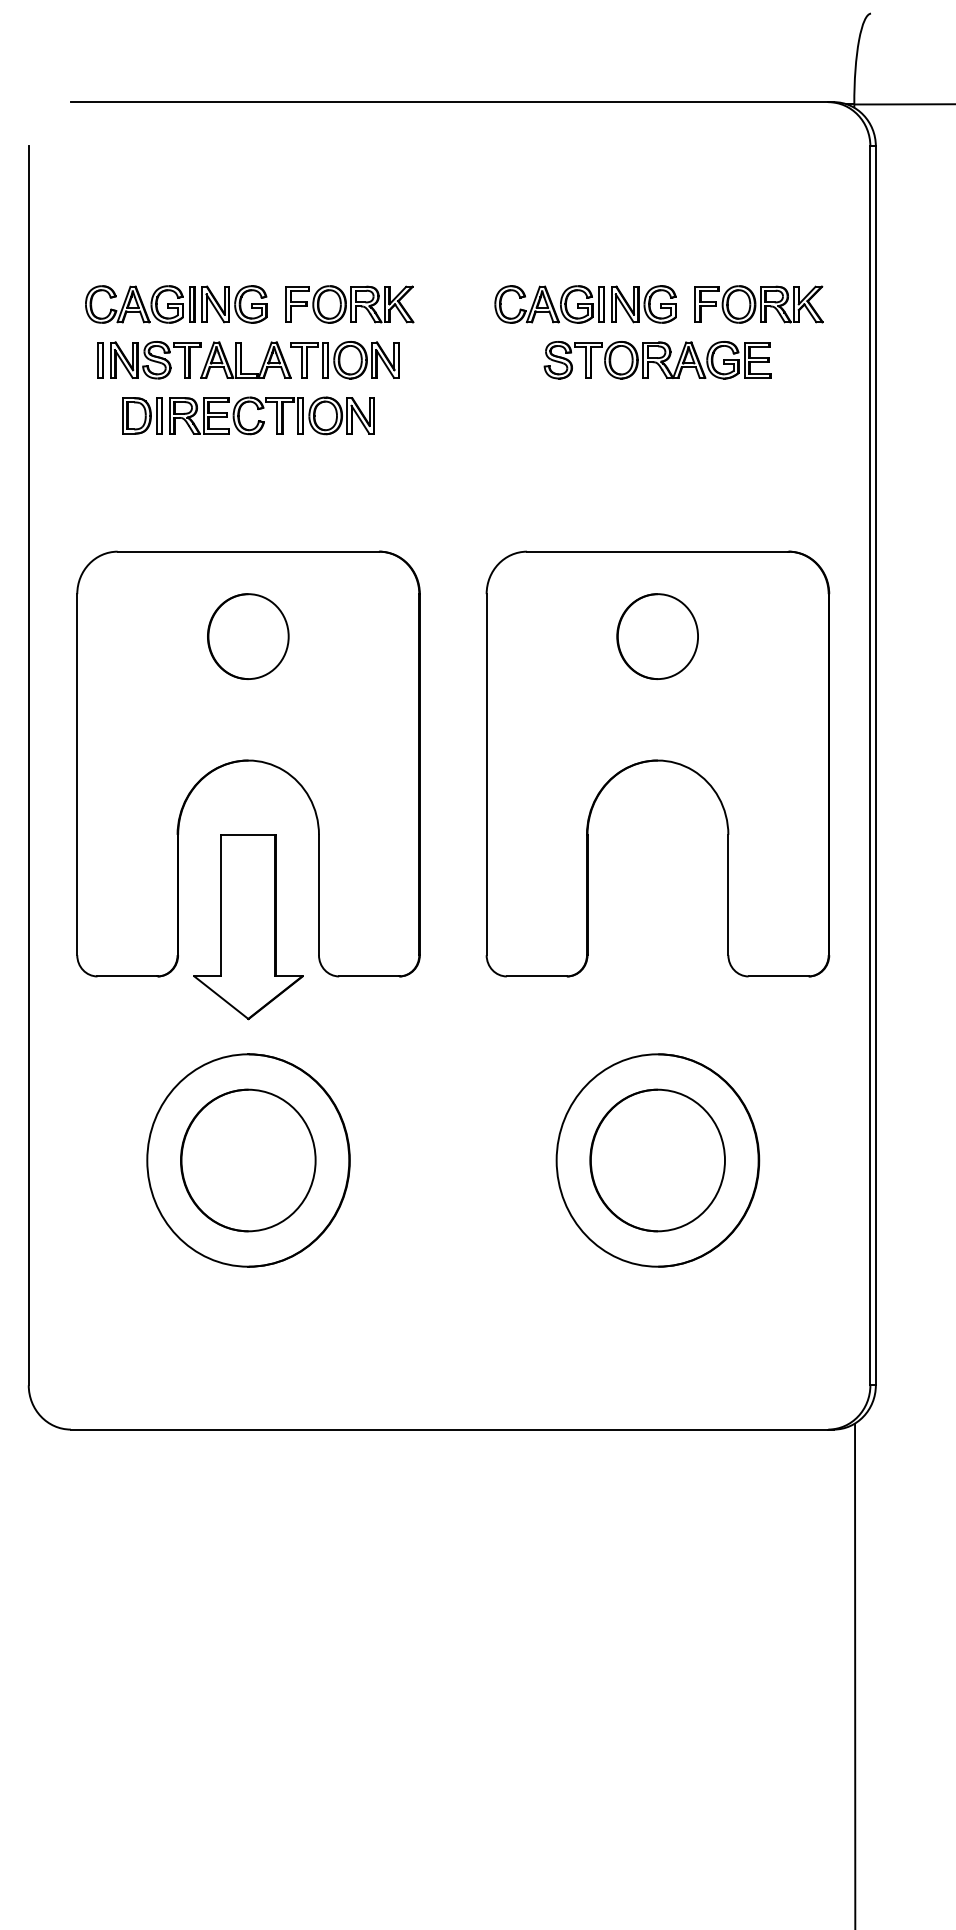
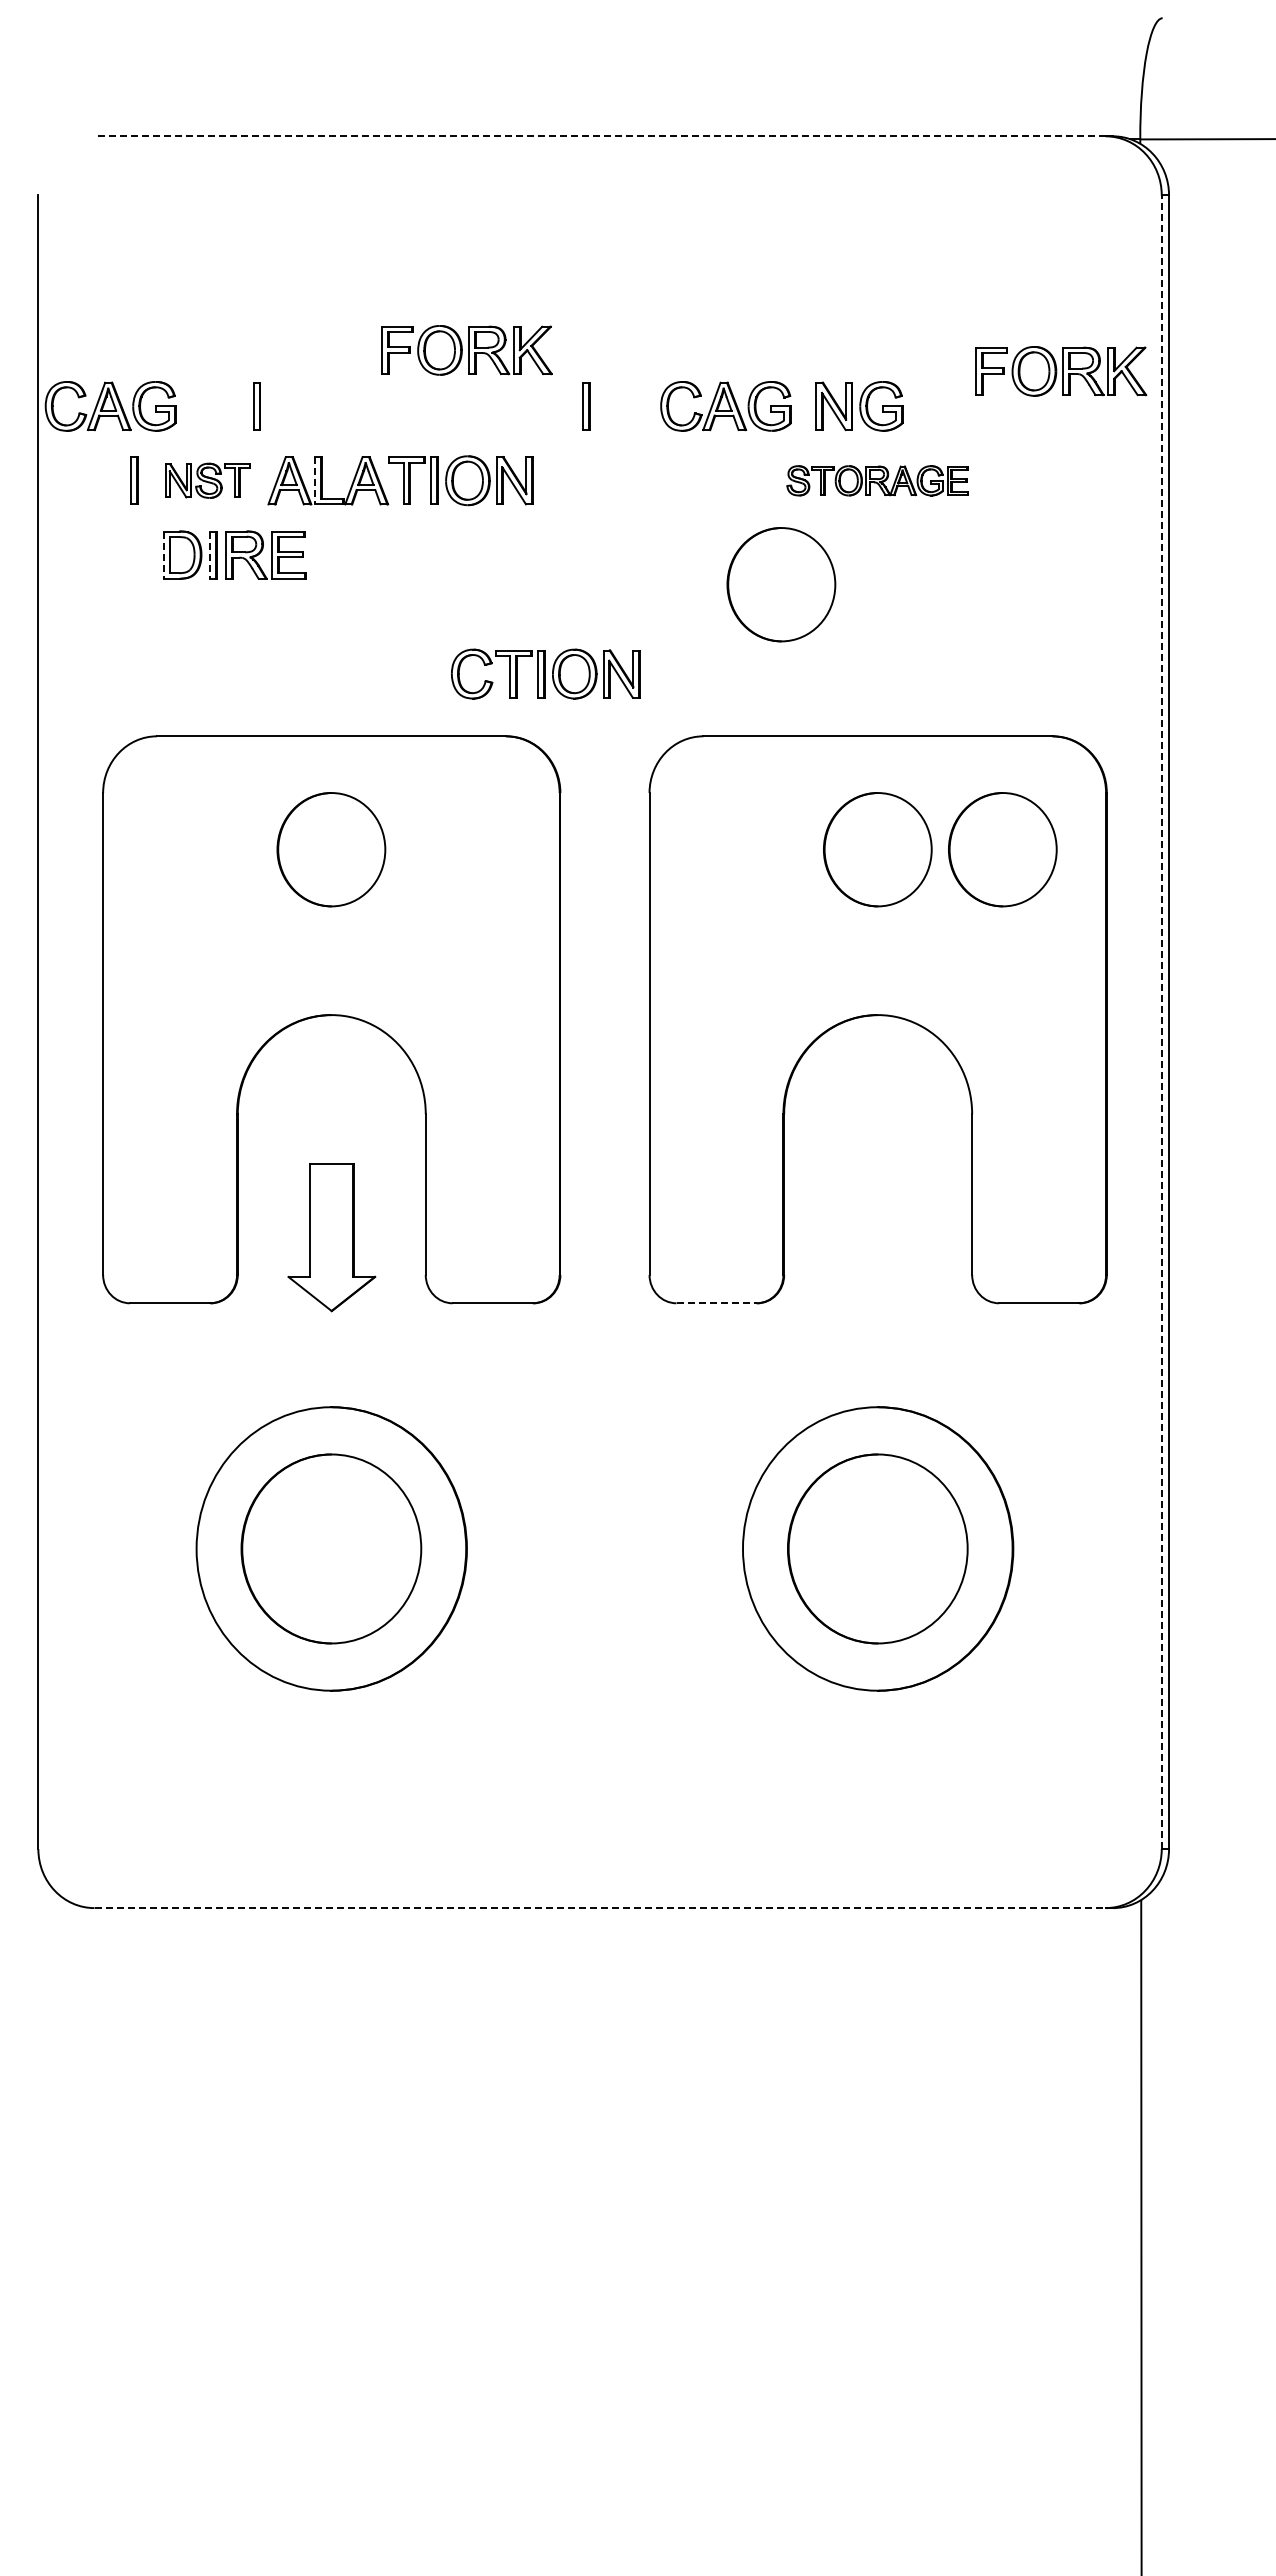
line: (449, 102) -> (600, 136), solid -> dashed
part: (134, 304) -> (110, 406), moved
part: (234, 304) -> (312, 406), removed
part: (349, 304) -> (466, 350), moved
part: (601, 304) -> (586, 406), moved
part: (759, 304) -> (1061, 371), moved
part: (155, 360) -> (207, 480), size x0.7
line: (236, 360) -> (315, 480), solid -> dashed
part: (657, 360) -> (877, 480), size x0.6
part: (303, 415) -> (545, 673), moved
line: (122, 416) -> (163, 555), solid -> dashed
line: (156, 416) -> (209, 555), solid -> dashed
part: (585, 437) -> (781, 584), added
part: (751, 636) -> (1002, 849), added
line: (870, 766) -> (1161, 1022), solid -> dashed
part: (248, 927) -> (331, 1237), size x0.6
line: (536, 976) -> (716, 1303), solid -> dashed
line: (449, 1429) -> (600, 1908), solid -> dashed

